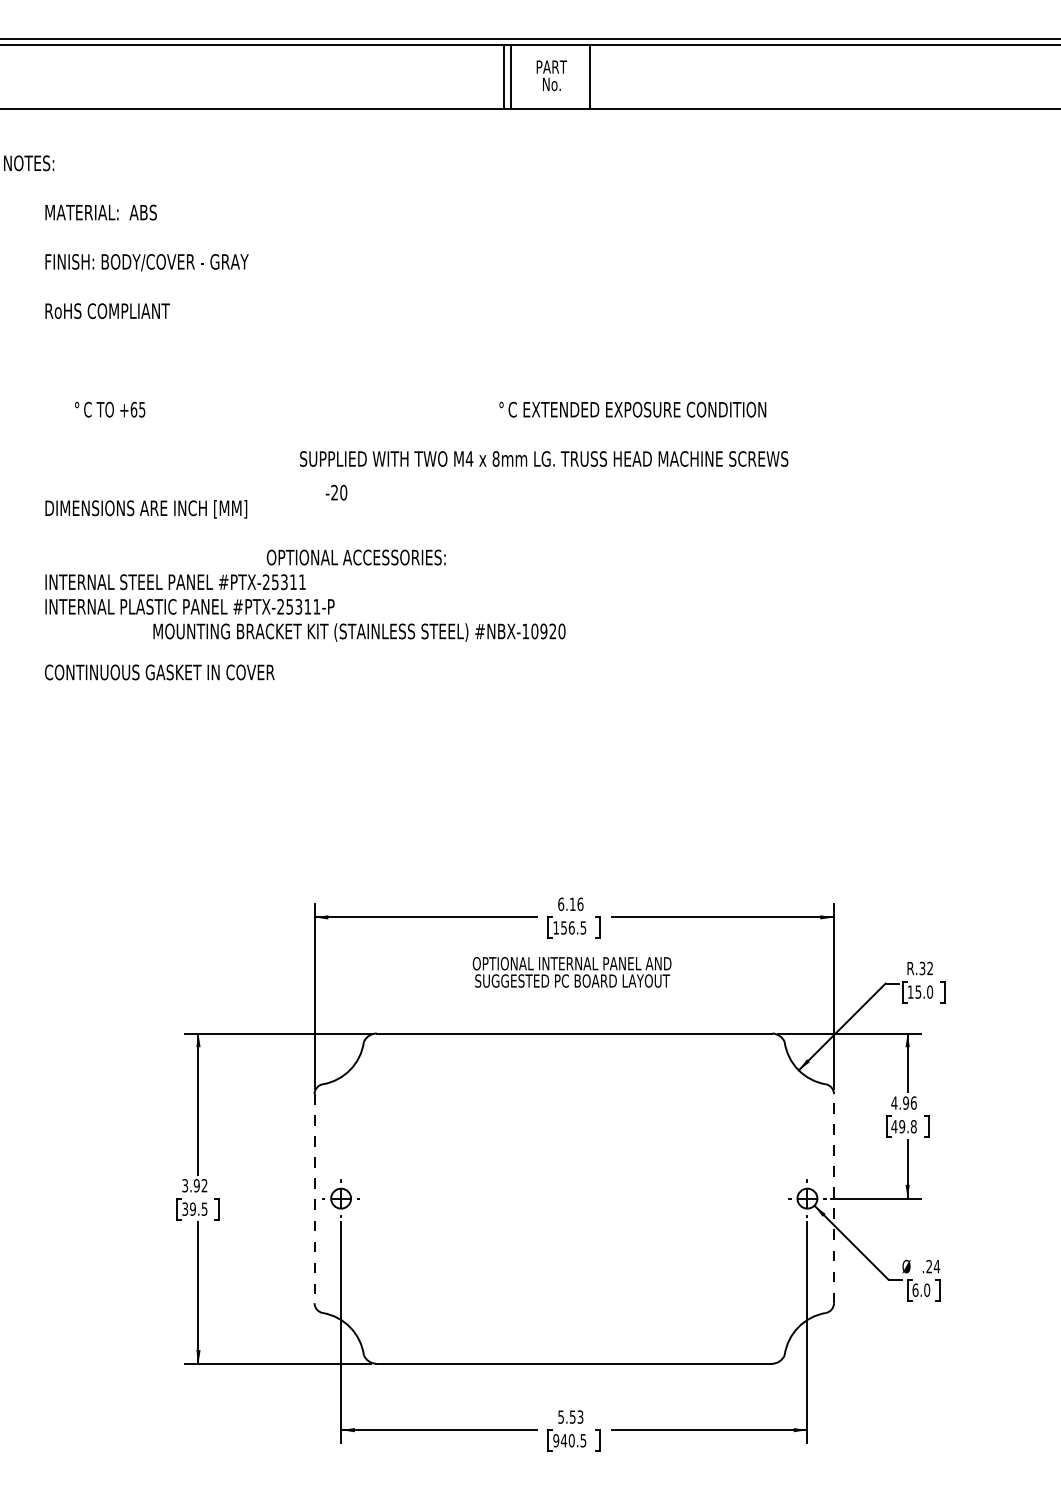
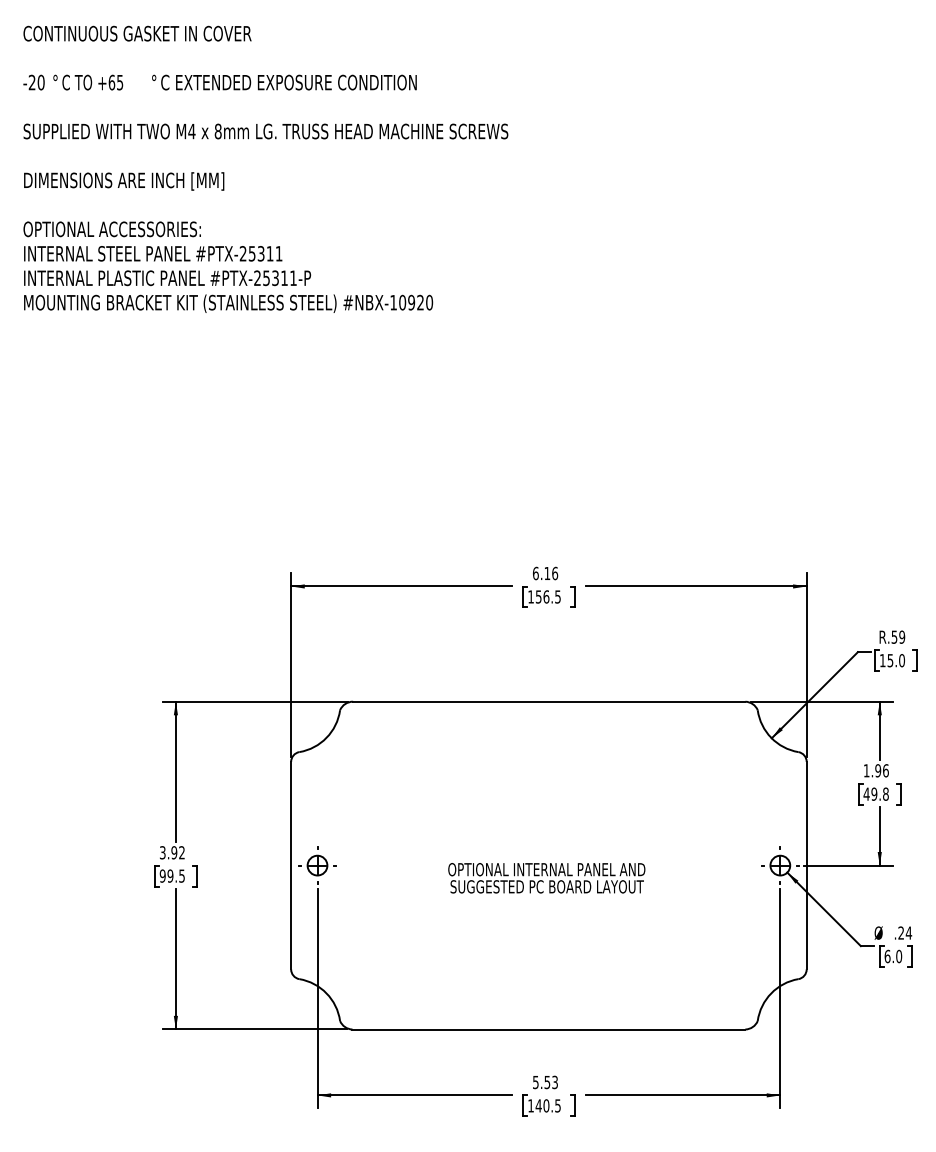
text: (632, 409) -> (284, 82), moved
text: (544, 458) -> (266, 131), moved
text: (336, 492) -> (34, 82), moved
text: (355, 557) -> (111, 229), moved
text: (359, 632) -> (228, 303), moved
text: (159, 672) -> (137, 33), moved
text: (926, 968) -> (898, 637), R.32 -> R.59
text: (571, 972) -> (546, 878), moved
text: (894, 1102) -> (866, 770), 4.96 -> 1.96
line: (314, 1198) -> (291, 865), dashed -> solid
line: (834, 1198) -> (807, 865), dashed -> solid
text: (185, 1208) -> (163, 875), 39.5 -> 99.5
text: (556, 1440) -> (531, 1105), 940.5 -> 140.5

